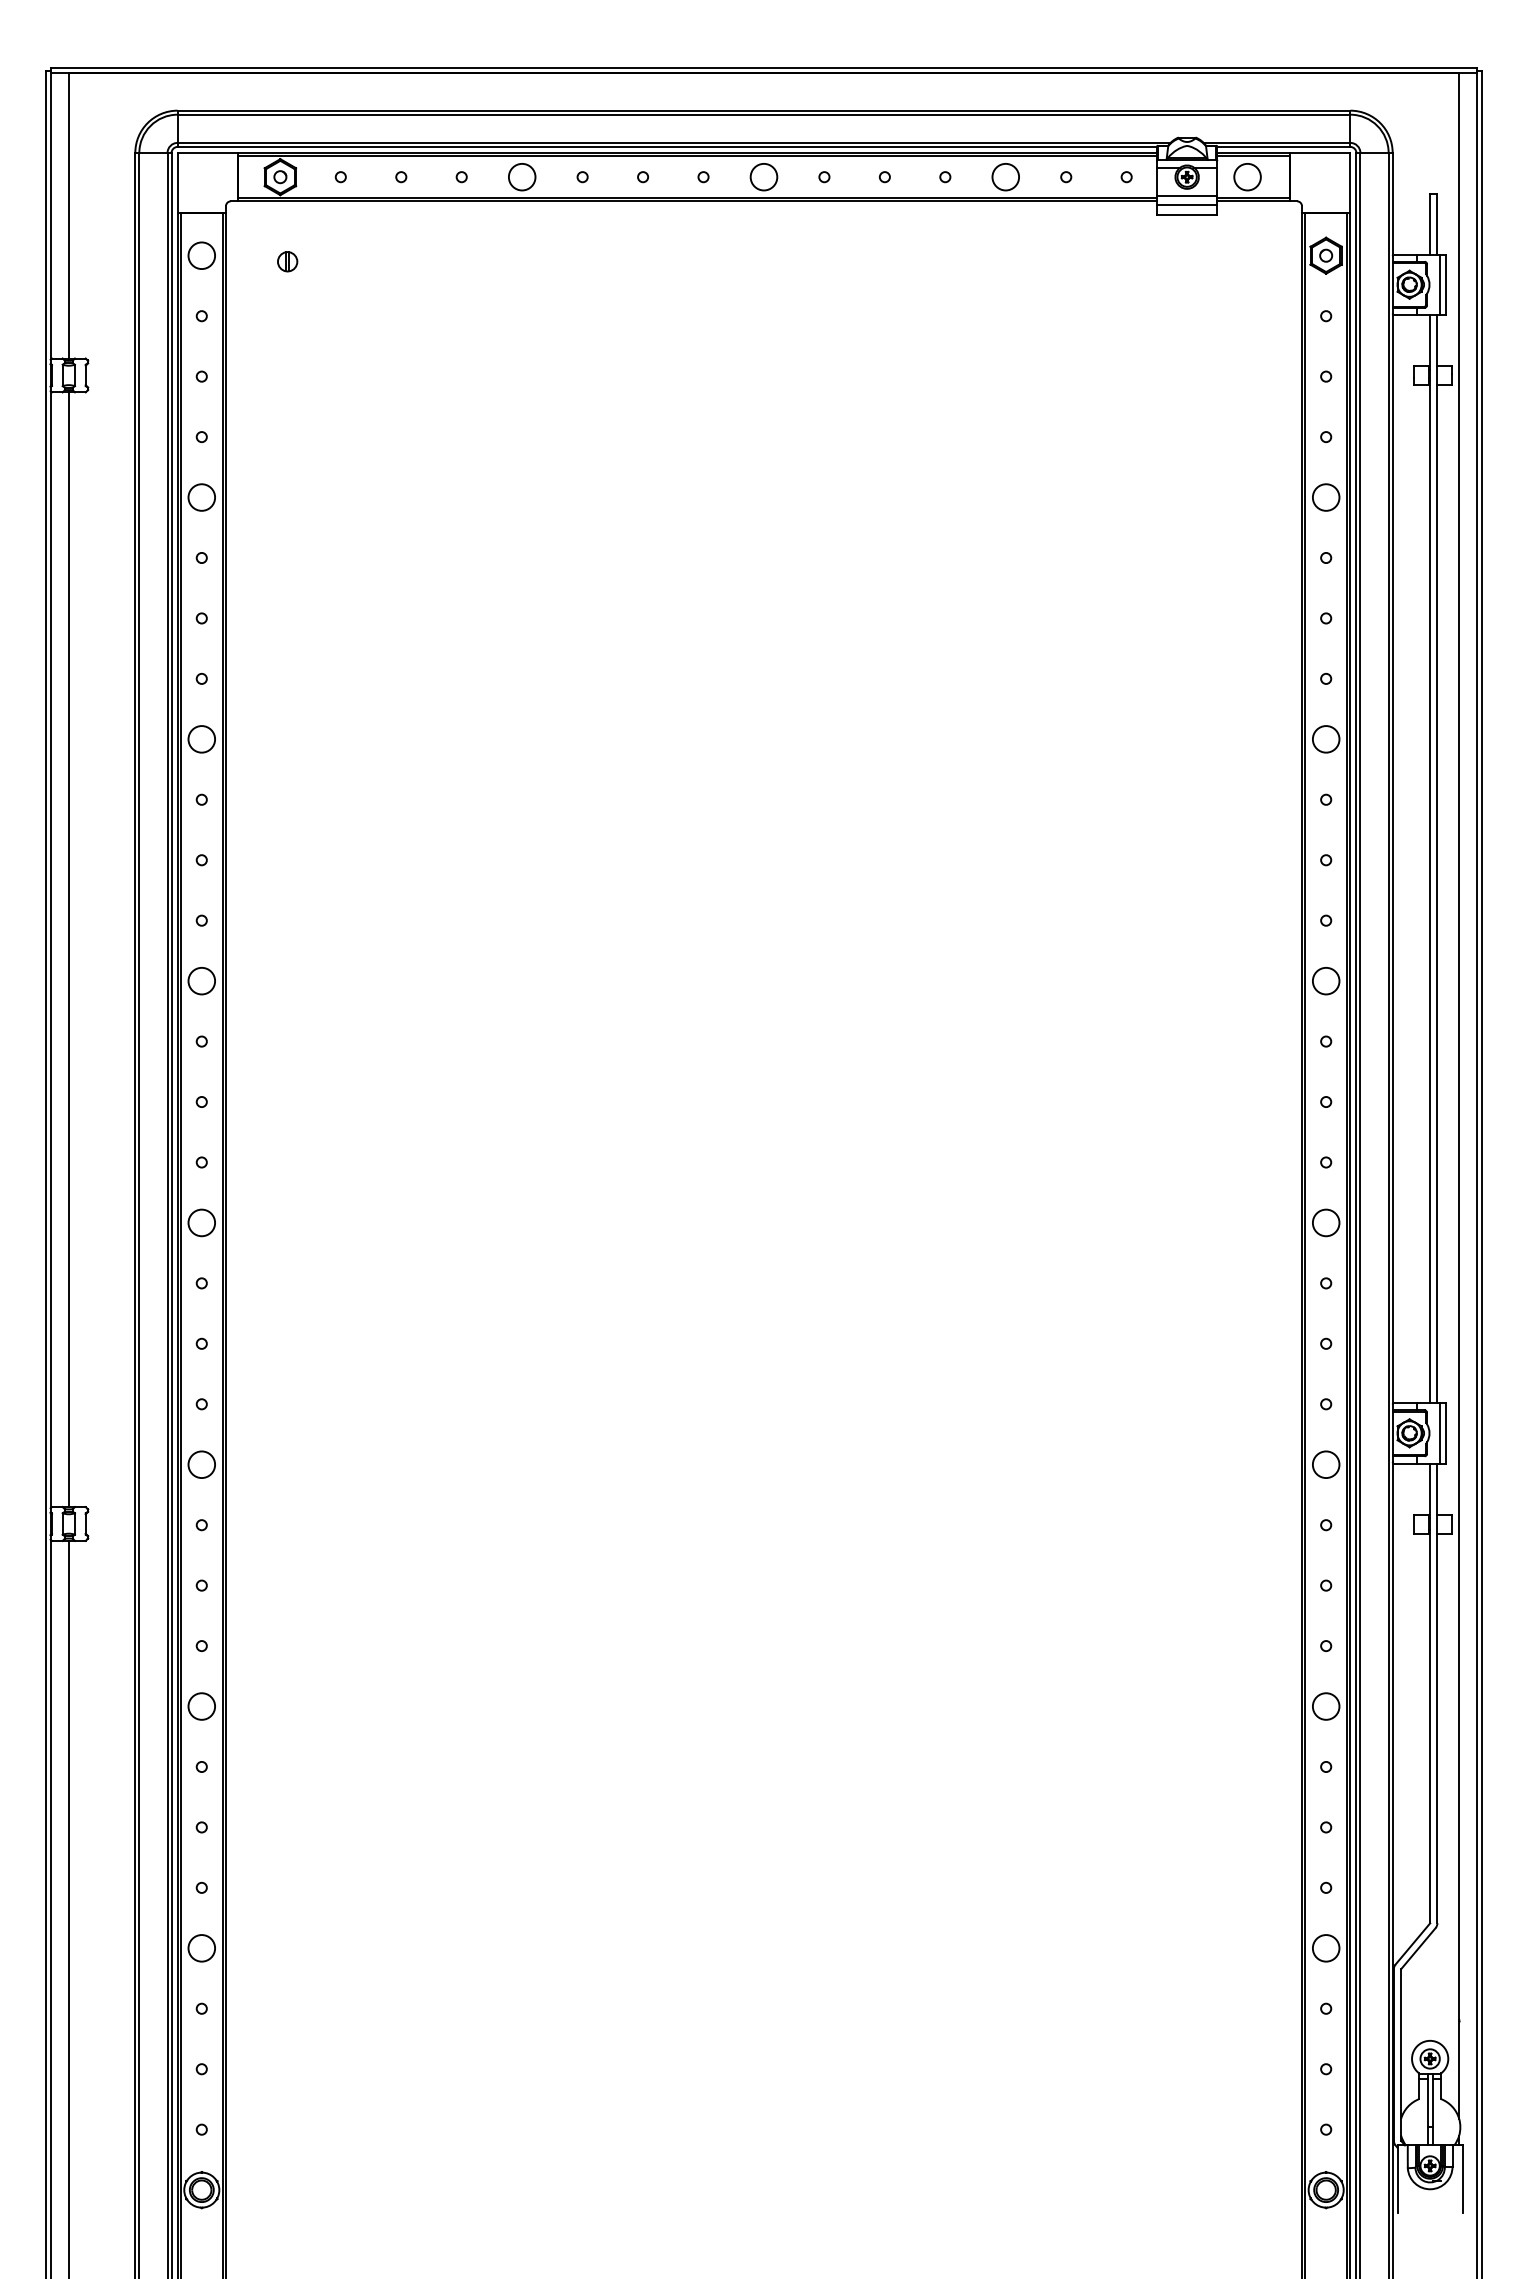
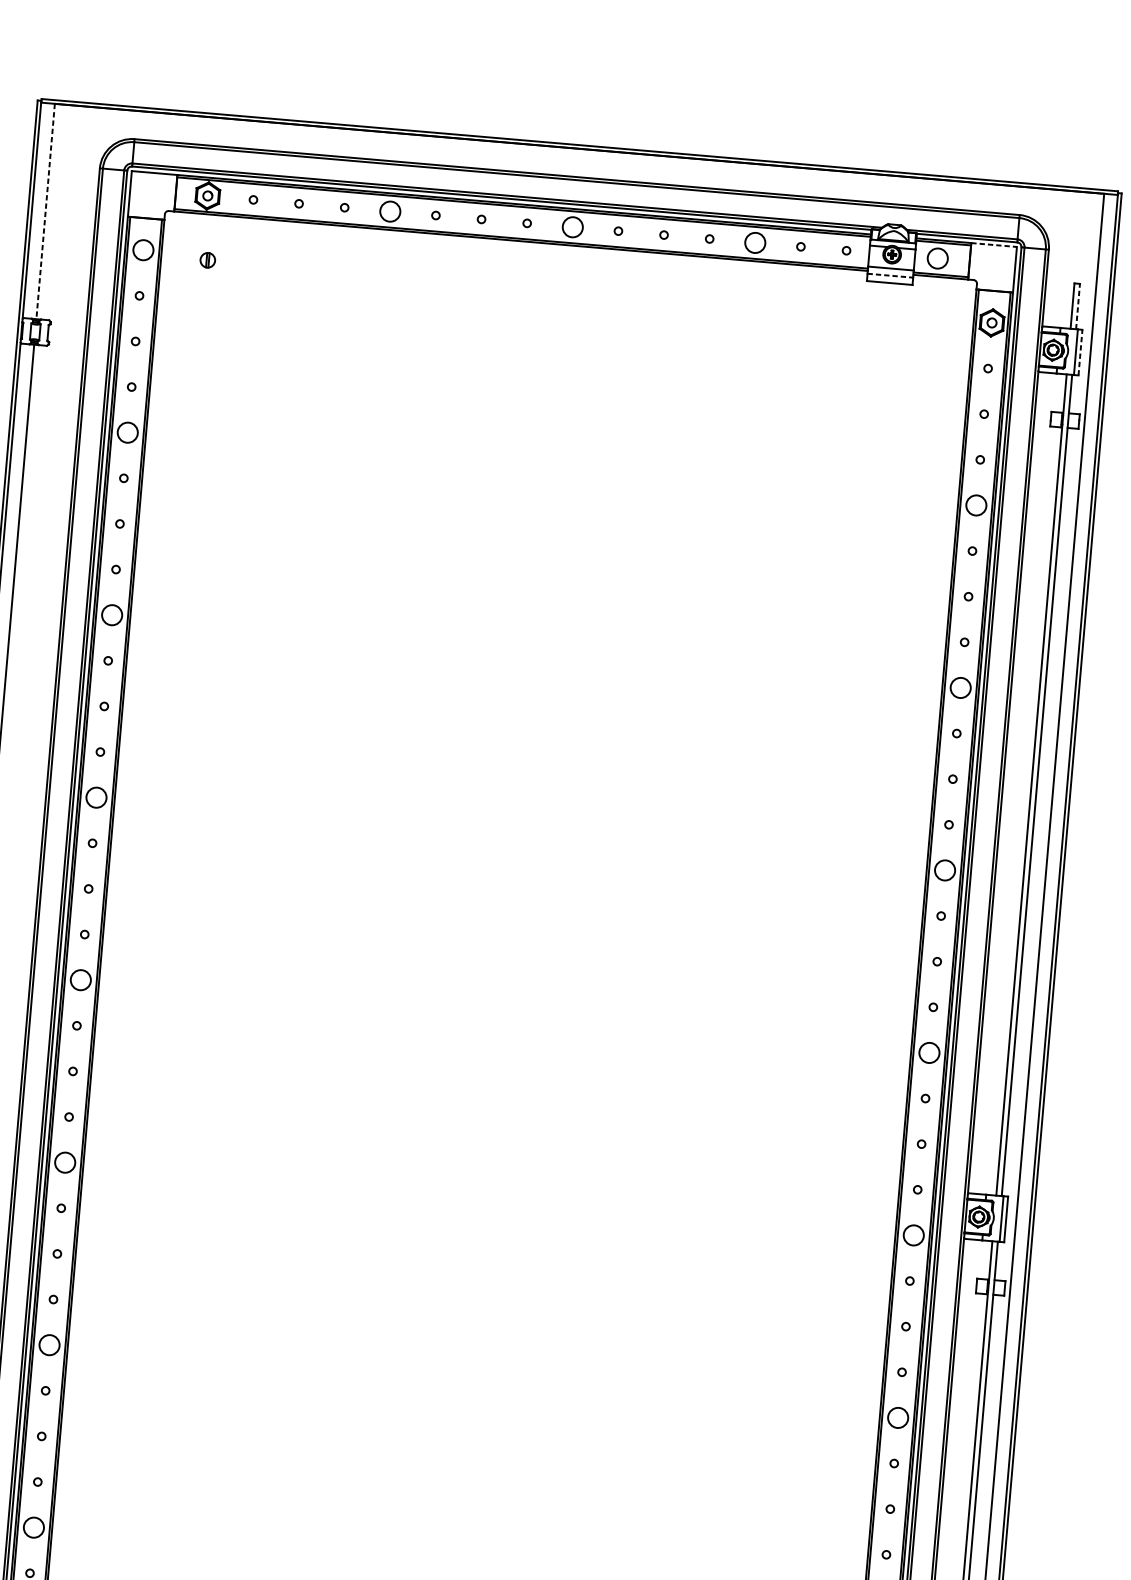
line: (1320, 152) -> (994, 244), solid -> dashed
line: (1187, 205) -> (890, 276), solid -> dashed
line: (68, 215) -> (45, 211), solid -> dashed
line: (1437, 224) -> (1078, 306), solid -> dashed
line: (1445, 284) -> (1080, 352), solid -> dashed

